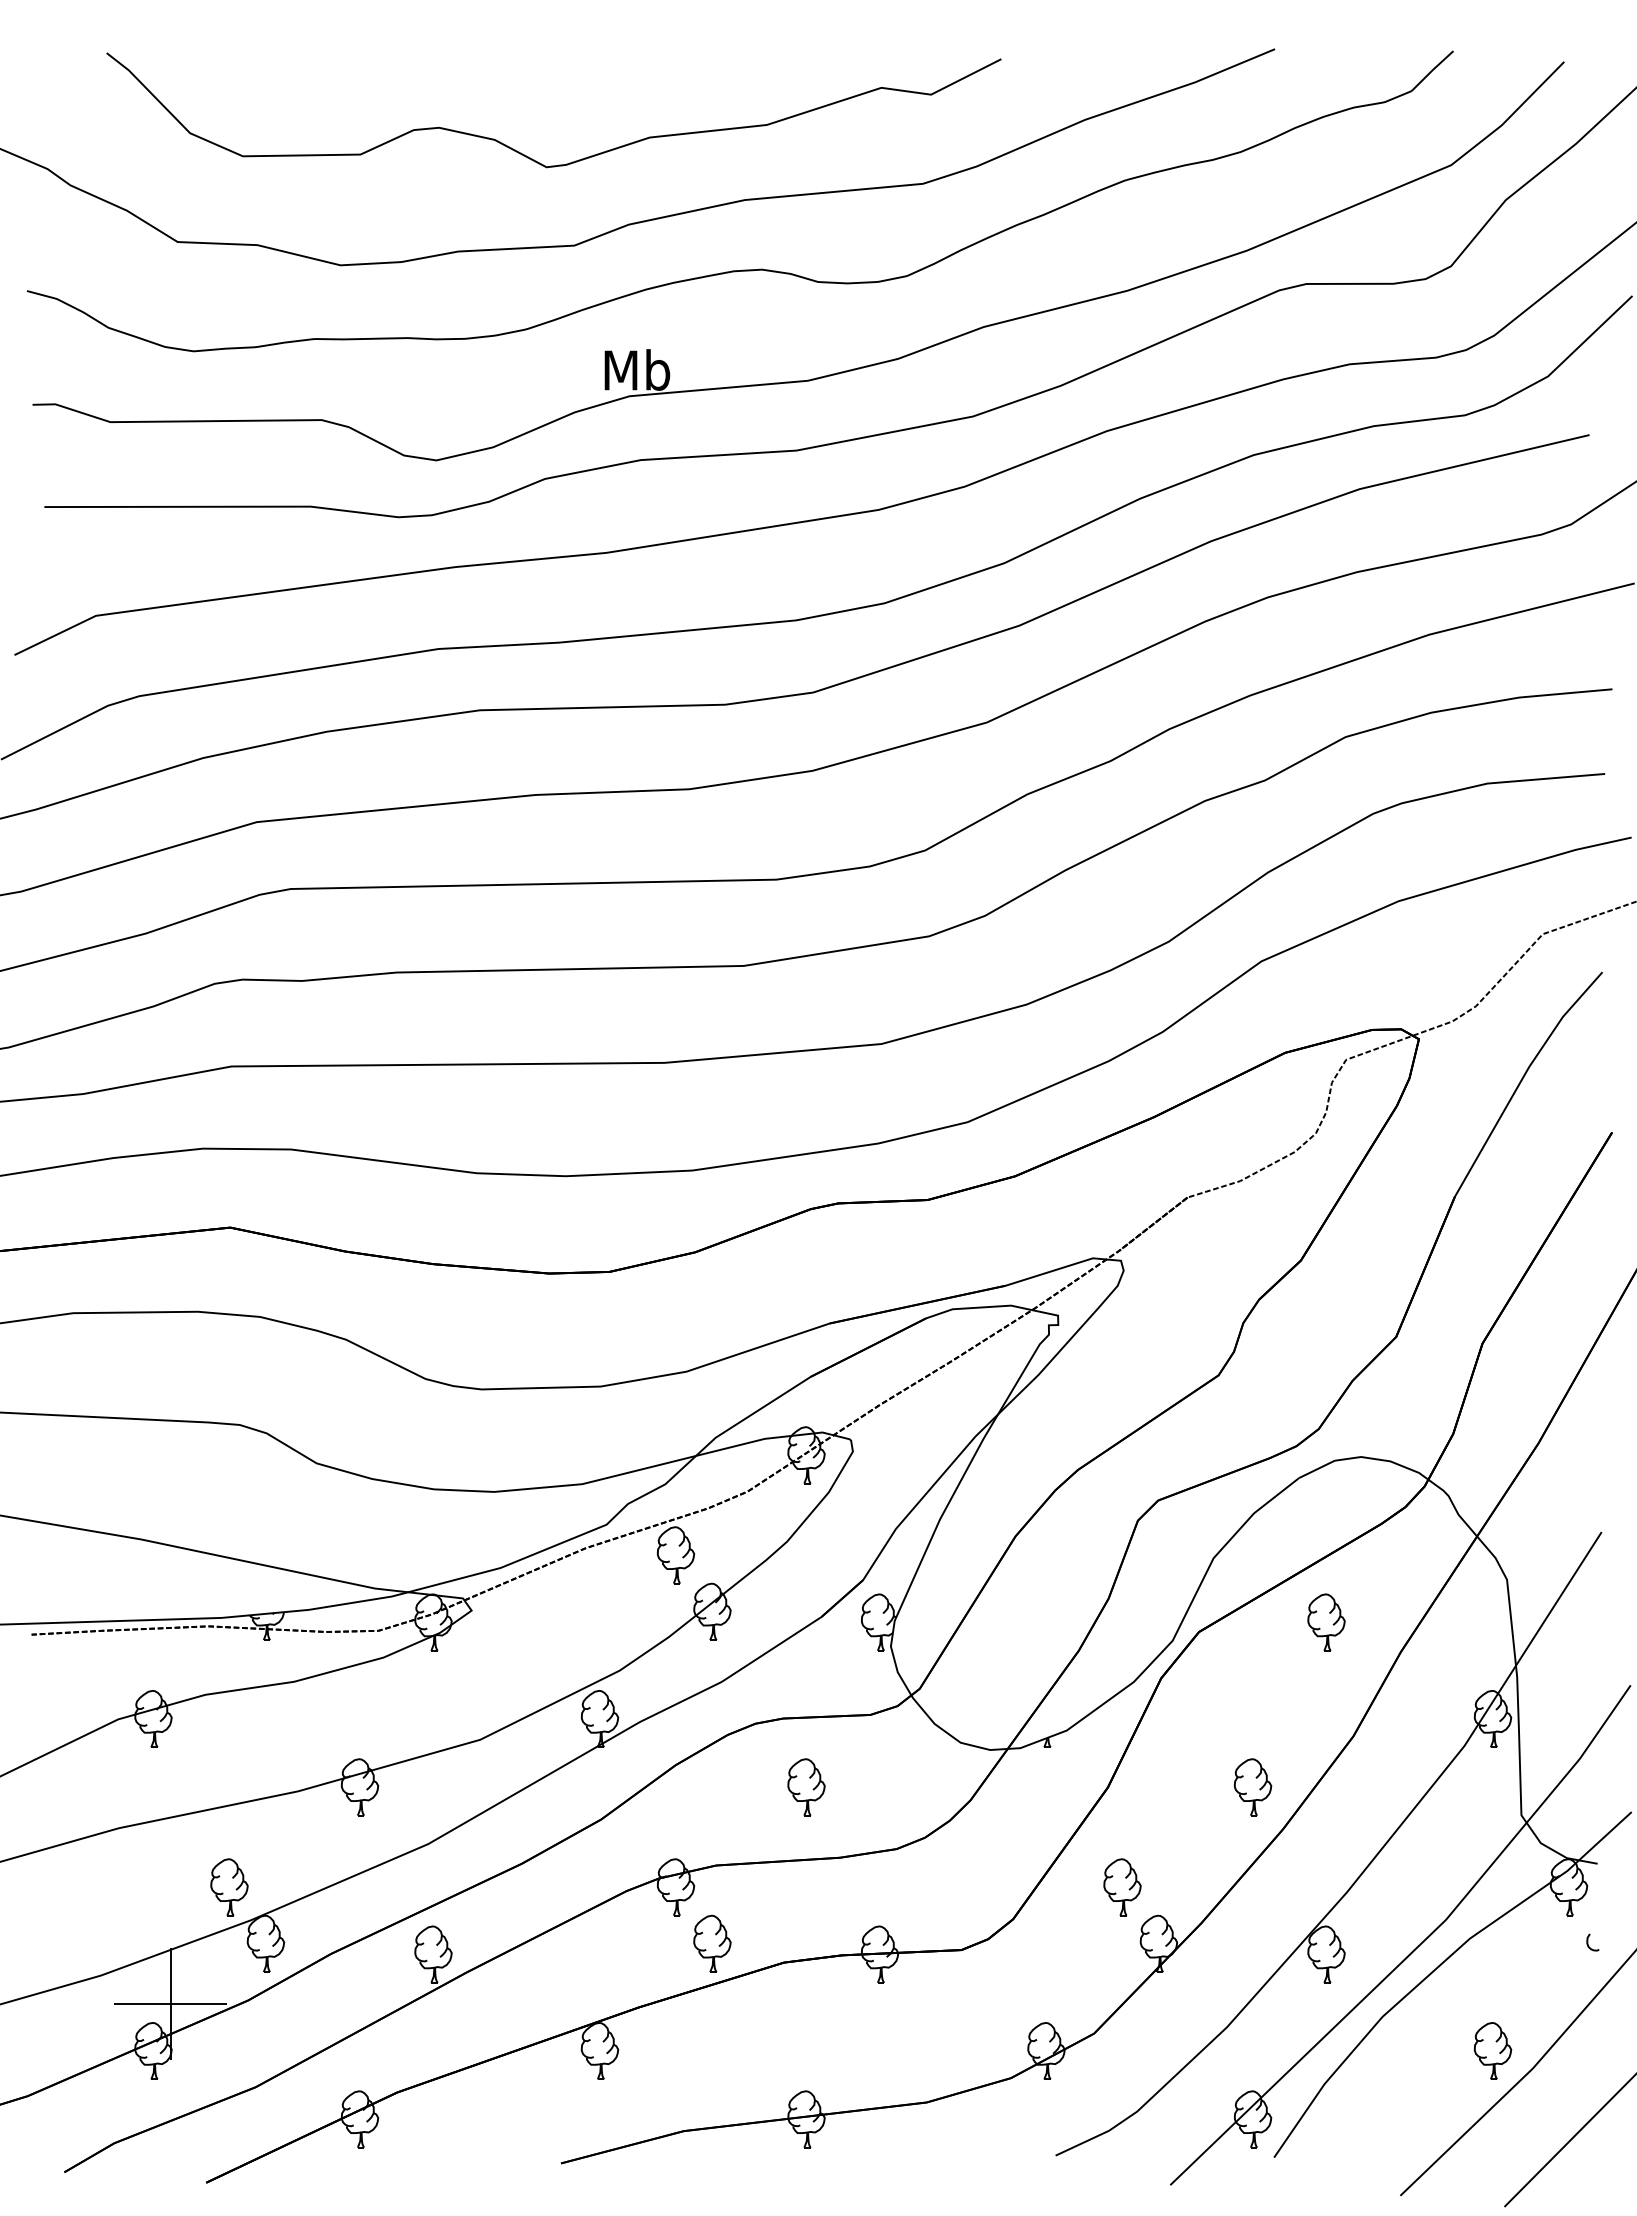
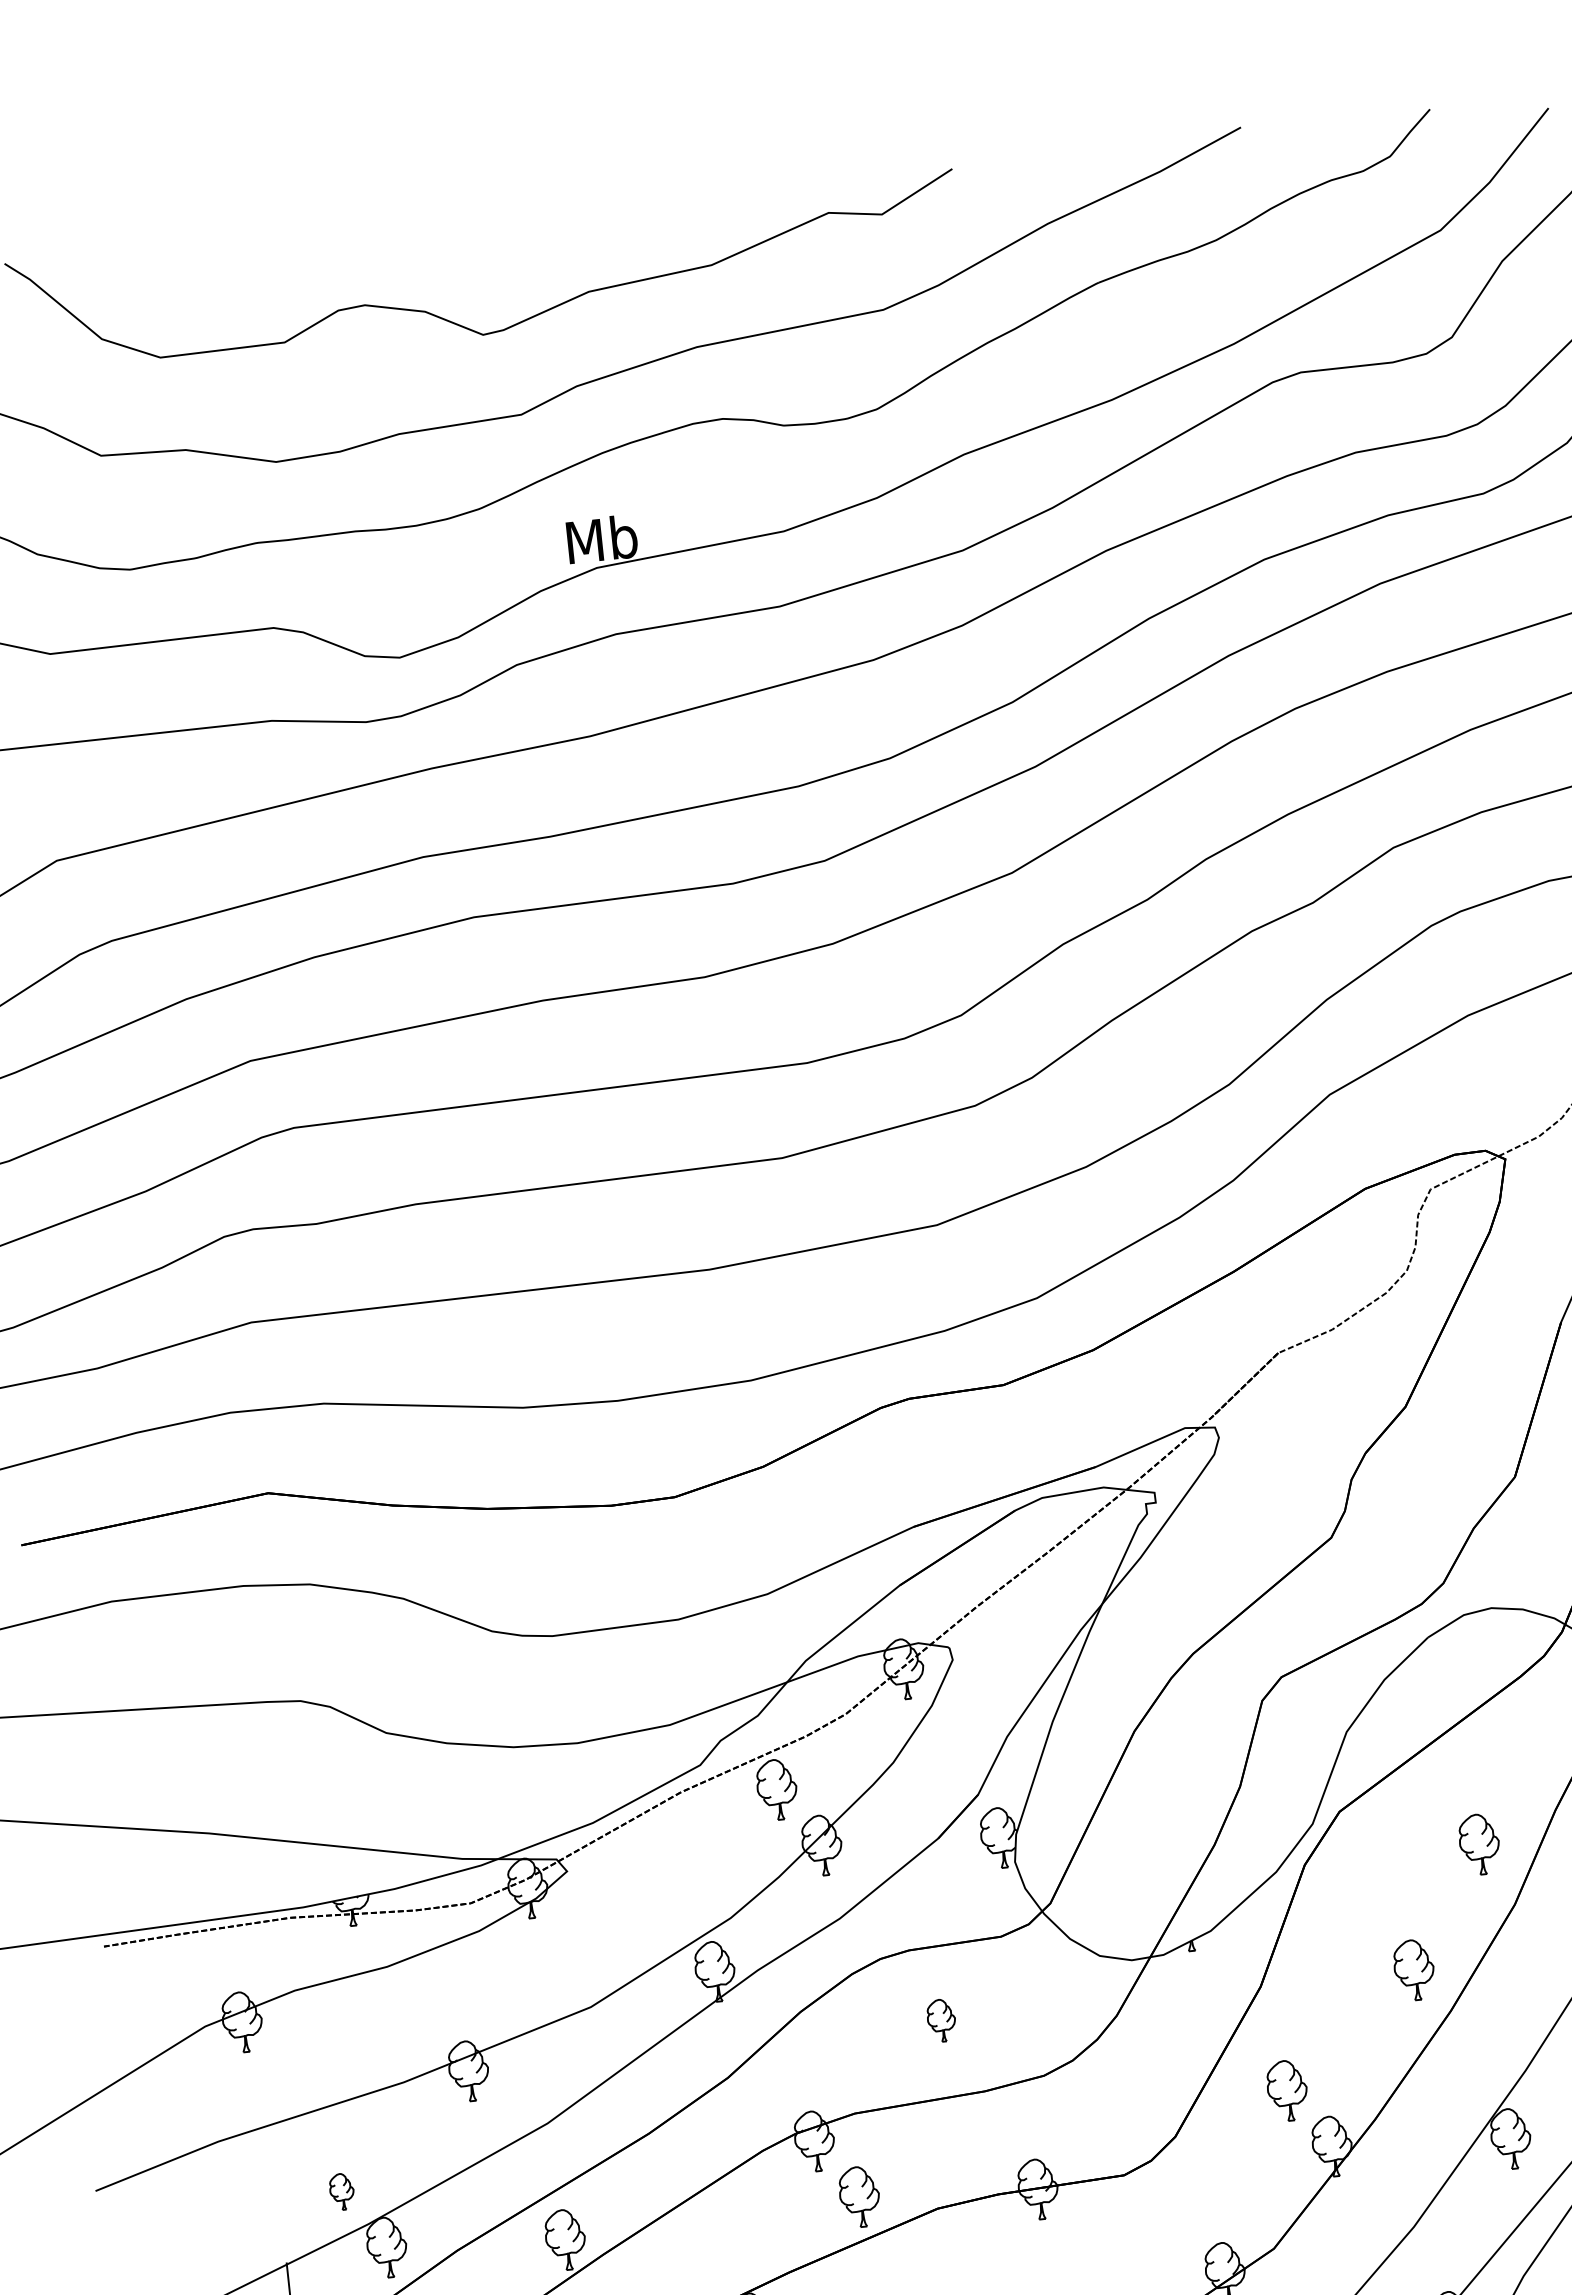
part: (1326, 1622) -> (1479, 1844), moved
part: (806, 1787) -> (941, 2020), size x0.7
part: (229, 1887) -> (342, 2191), size x0.6

